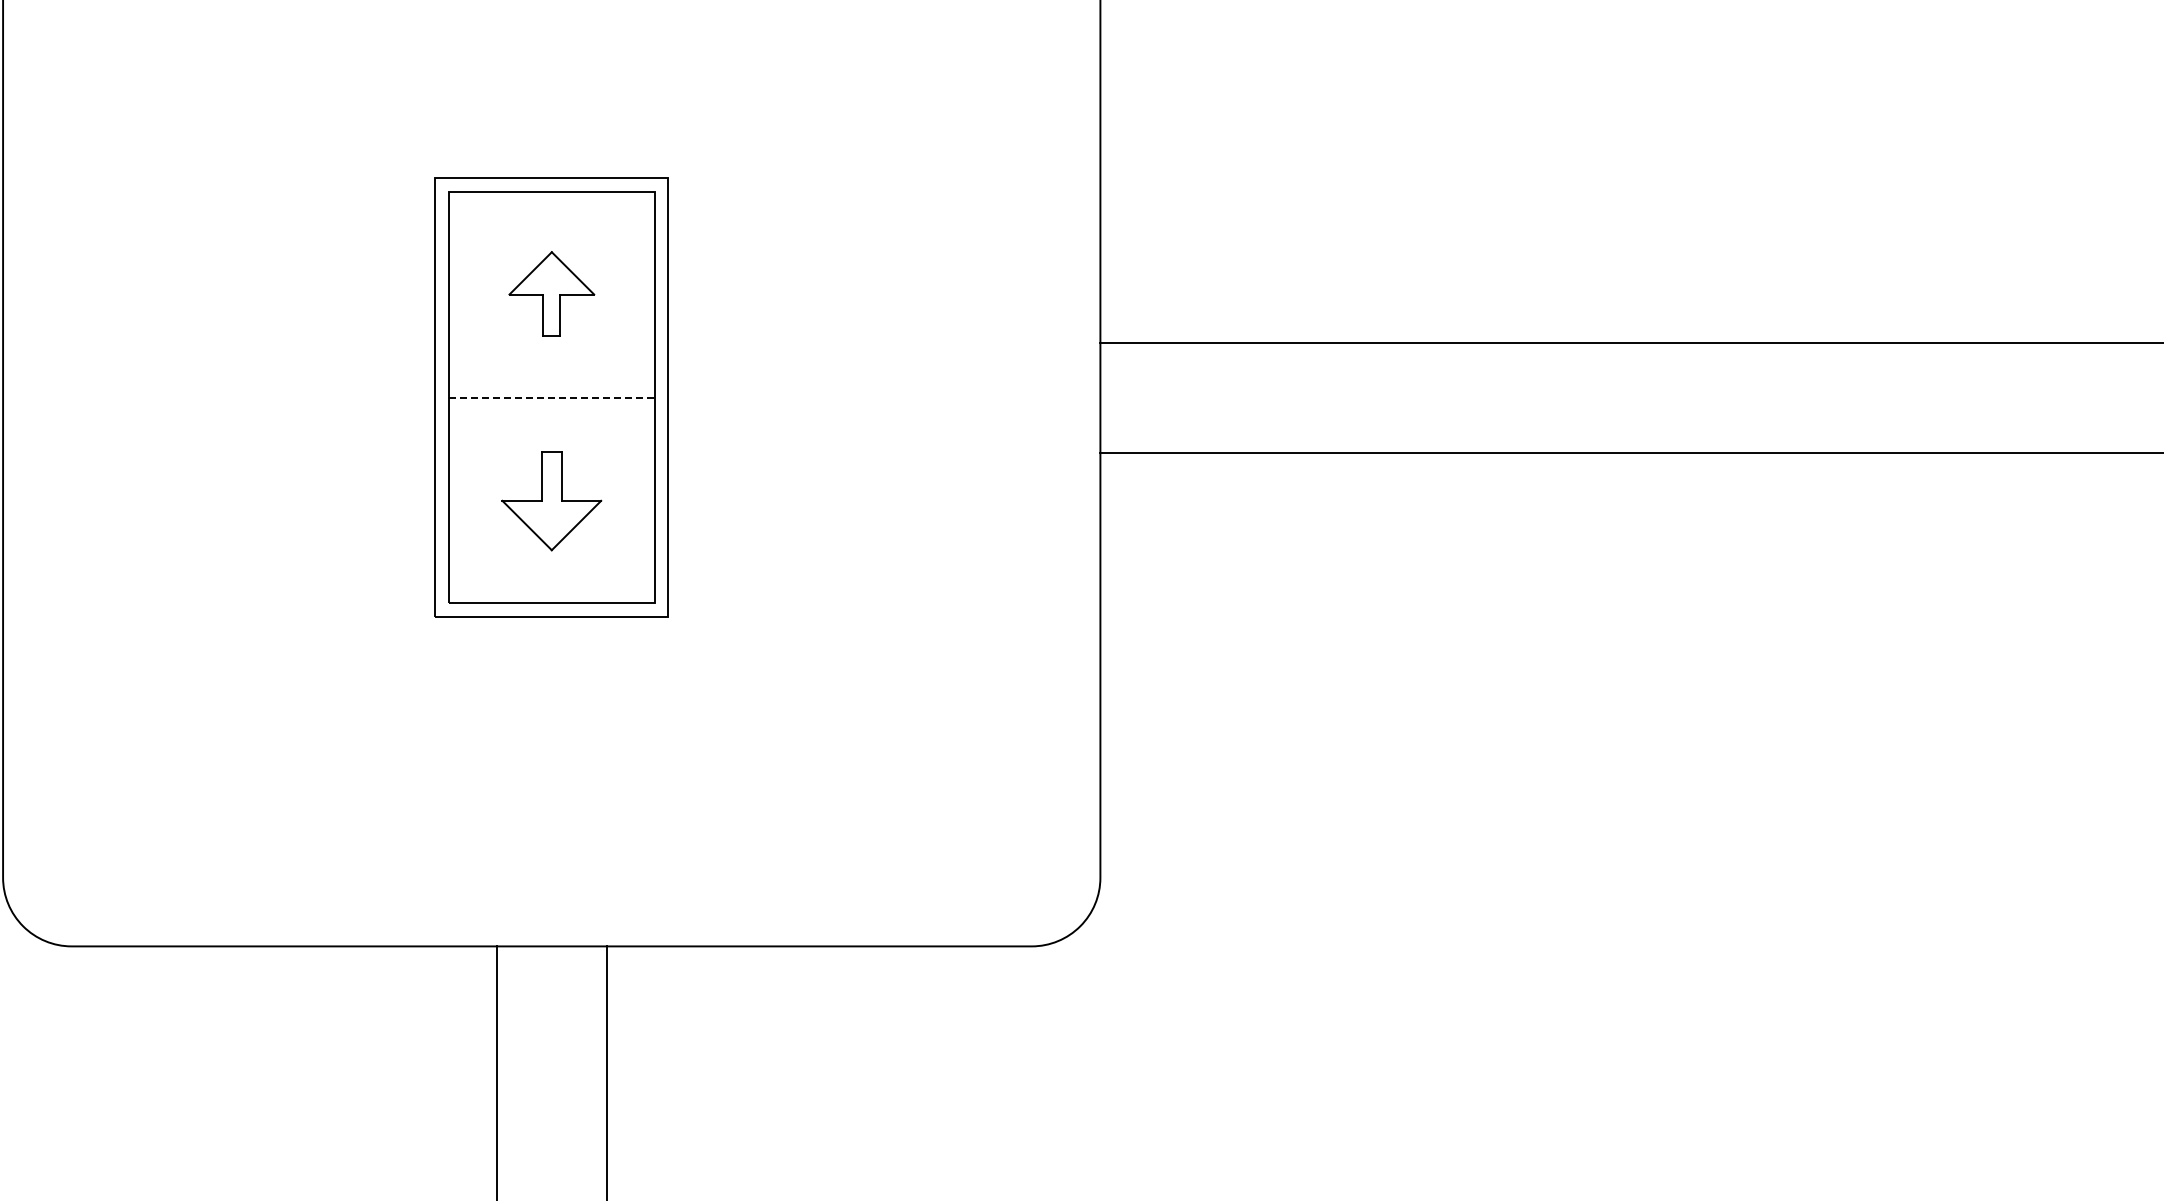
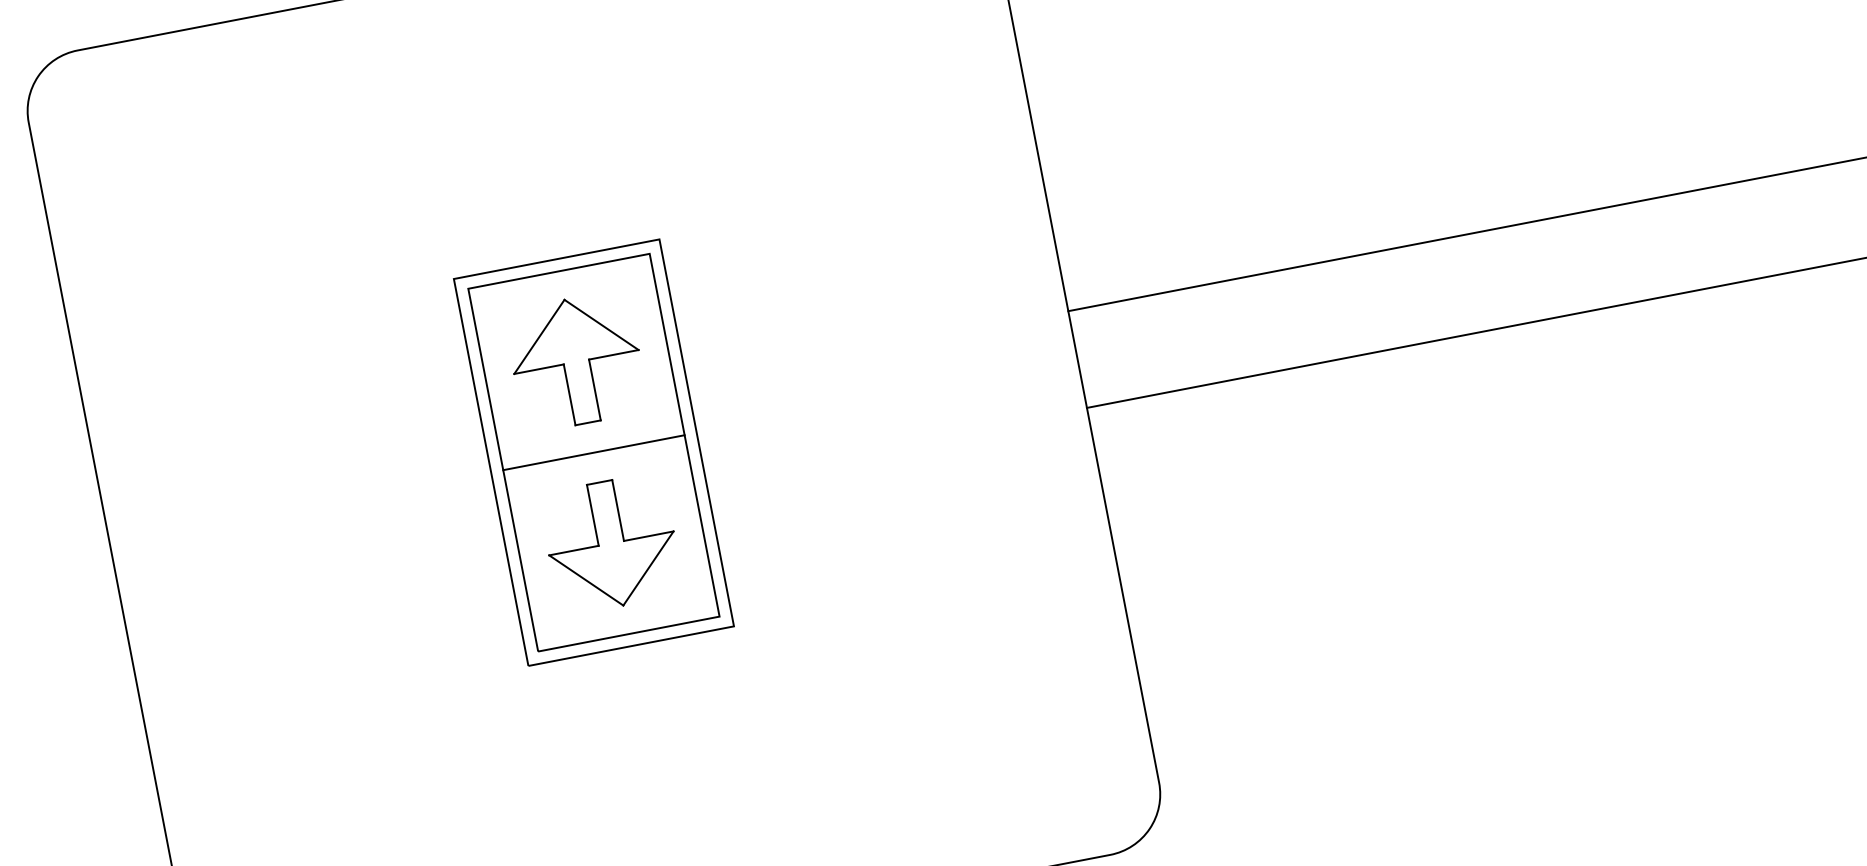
part: (551, 293) -> (576, 360), size x1.67
line: (551, 397) -> (593, 452), dashed -> solid
part: (551, 501) -> (611, 544), size x1.43

